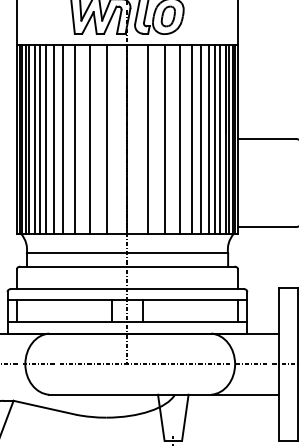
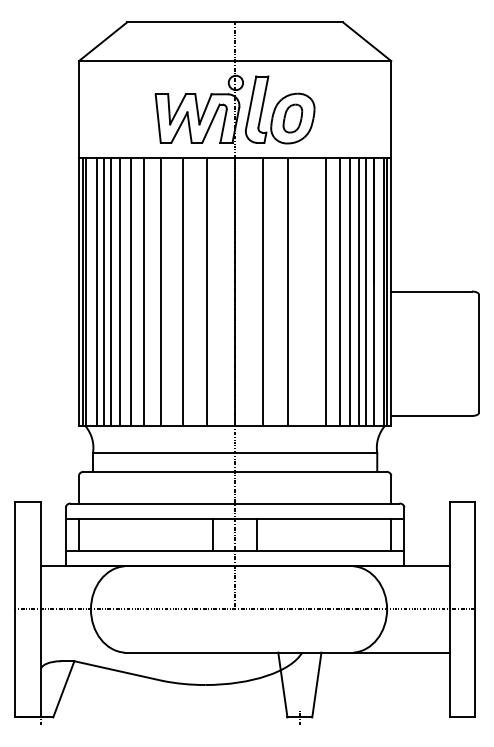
line: (25, 138) -> (91, 291), removed
line: (179, 138) -> (308, 291), removed
line: (229, 138) -> (378, 291), removed

